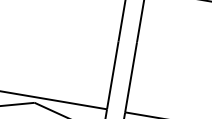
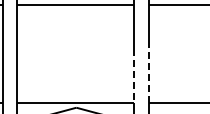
line: (112, 76) -> (133, 76), solid -> dashed
line: (131, 76) -> (148, 74), solid -> dashed

